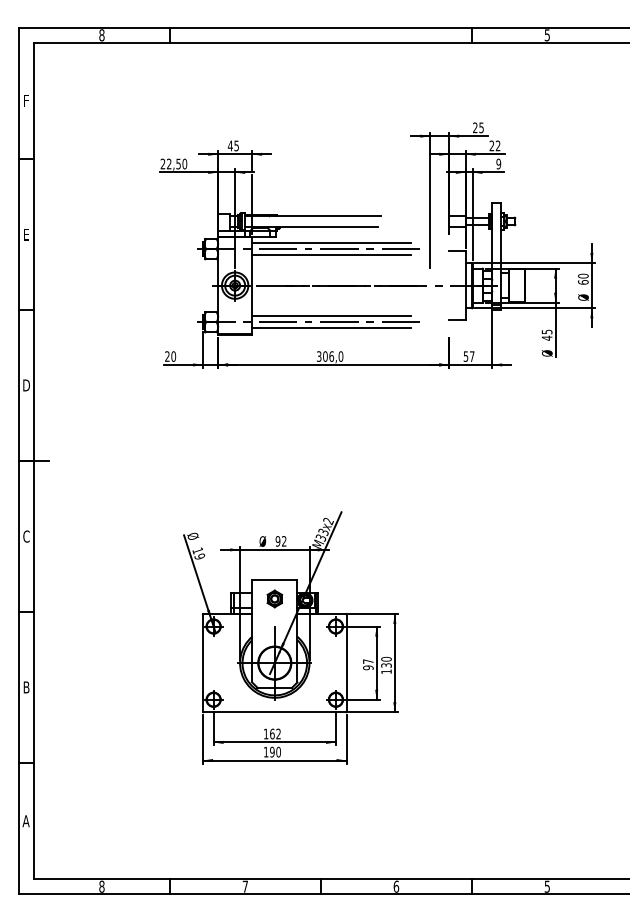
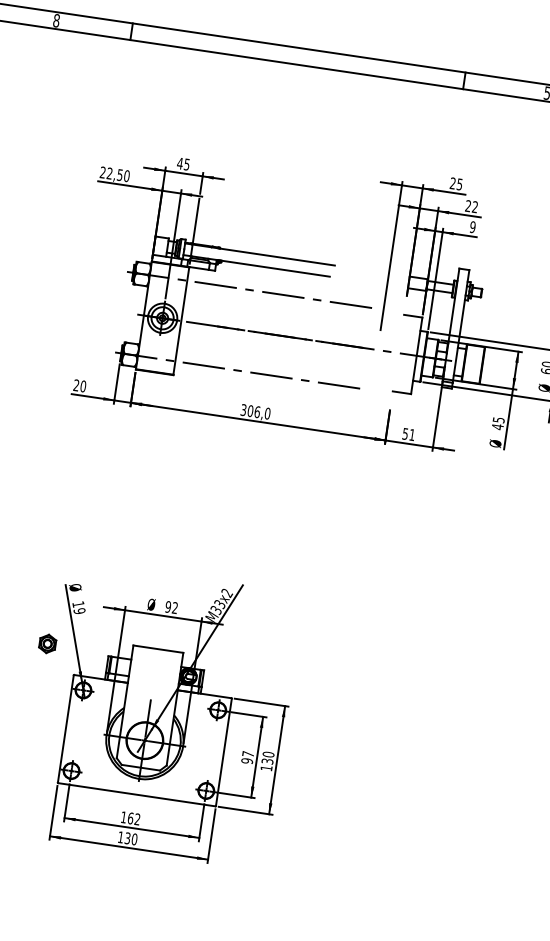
line: (331, 243) -> (275, 287), removed
line: (331, 255) -> (273, 300), removed
line: (331, 316) -> (263, 367), removed
line: (331, 328) -> (261, 381), removed
text: (472, 356) -> (412, 434), 57 -> 51
part: (274, 598) -> (47, 643), moved
text: (272, 751) -> (127, 837), 190 -> 130

